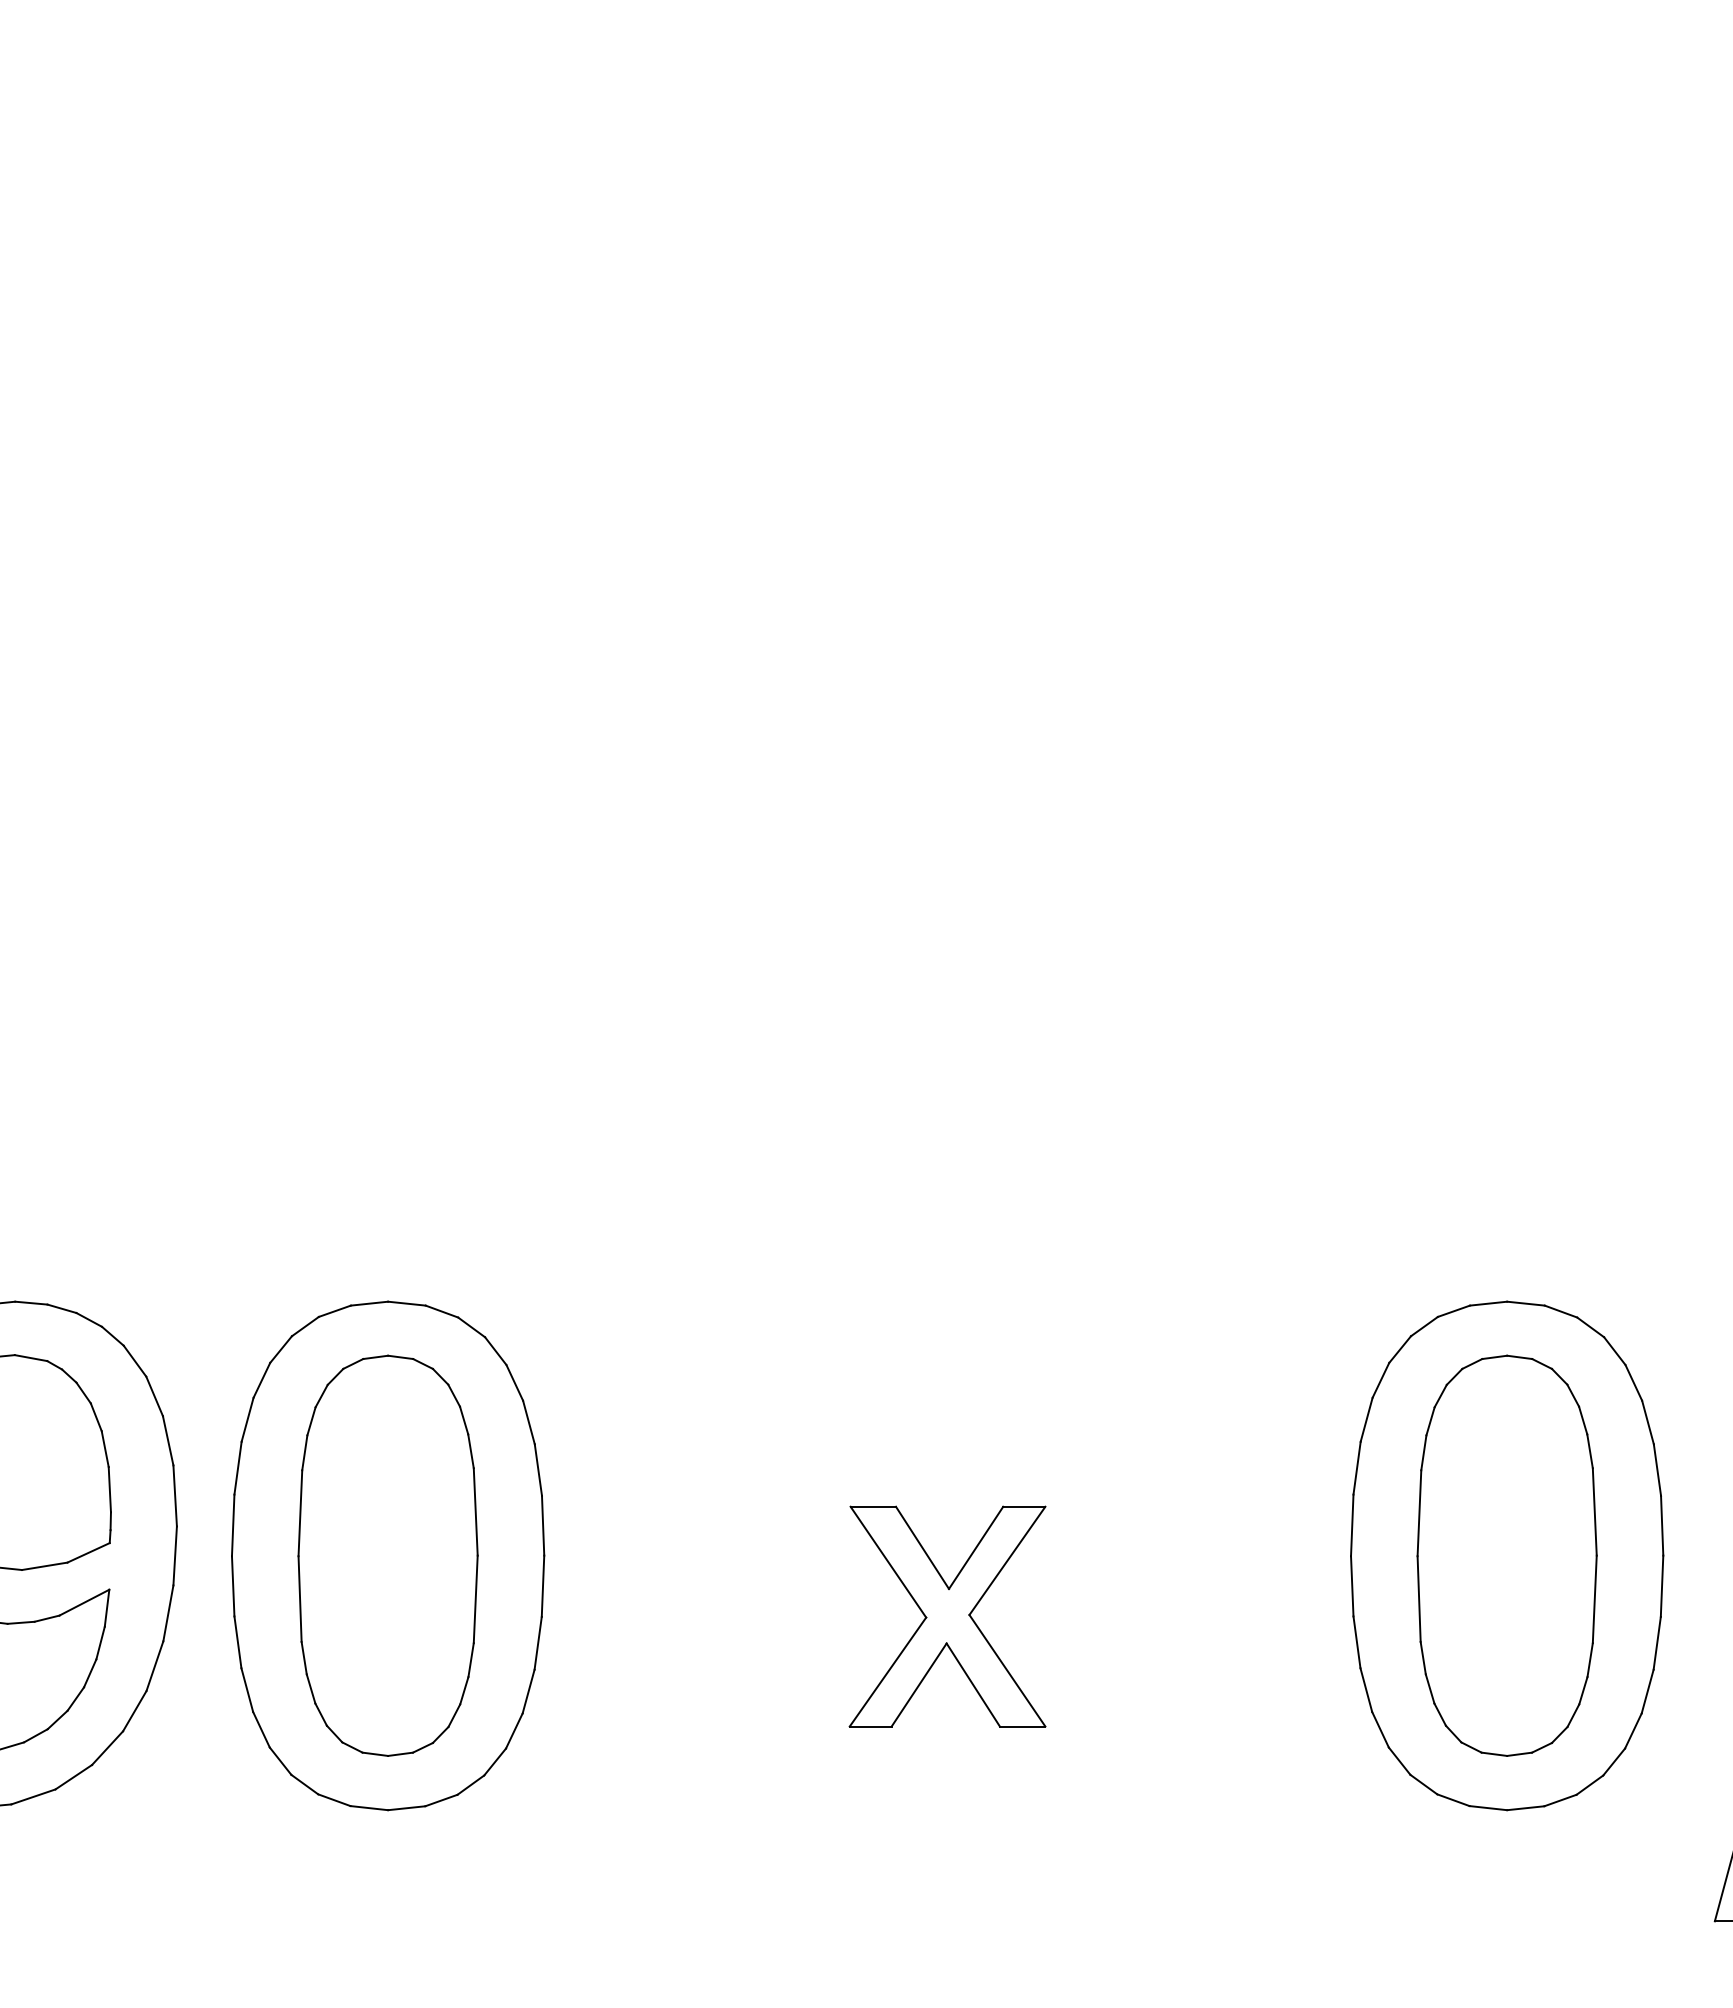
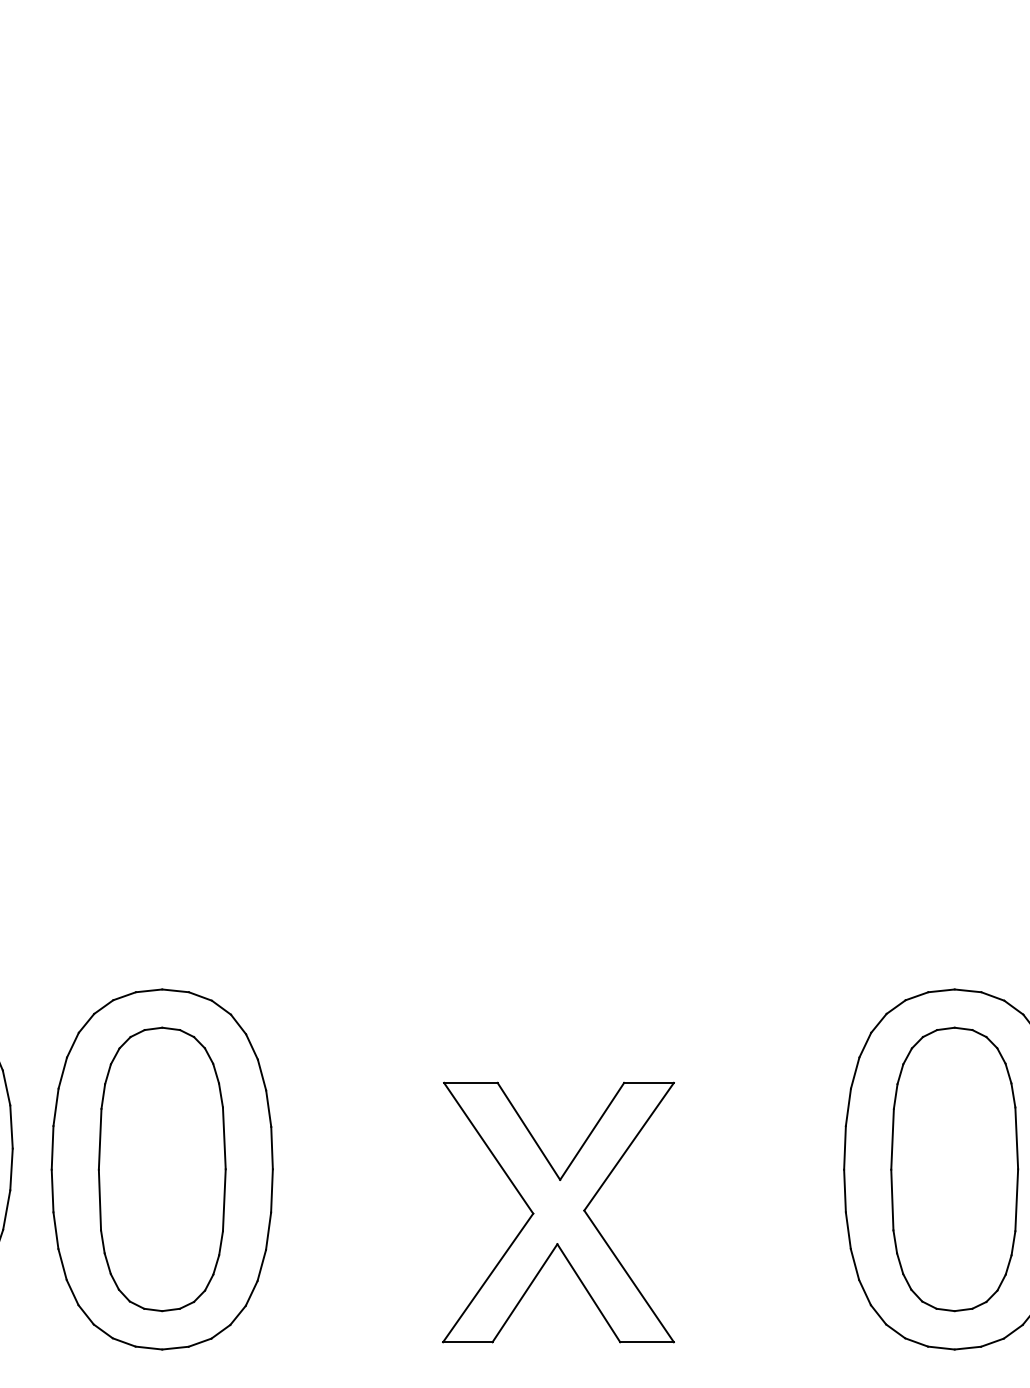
part: (947, 1616) -> (558, 1212), size x1.67

